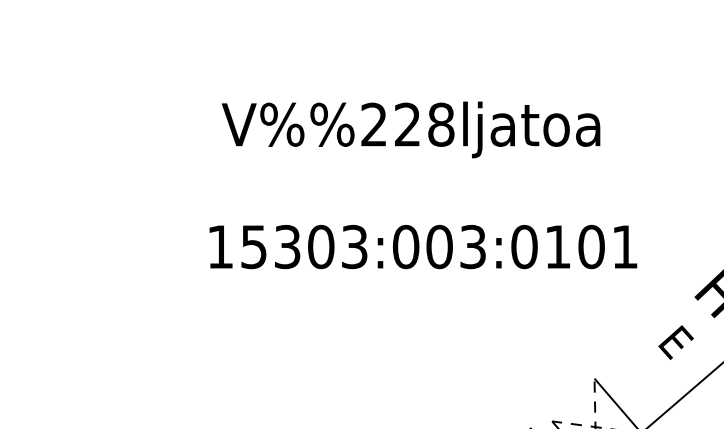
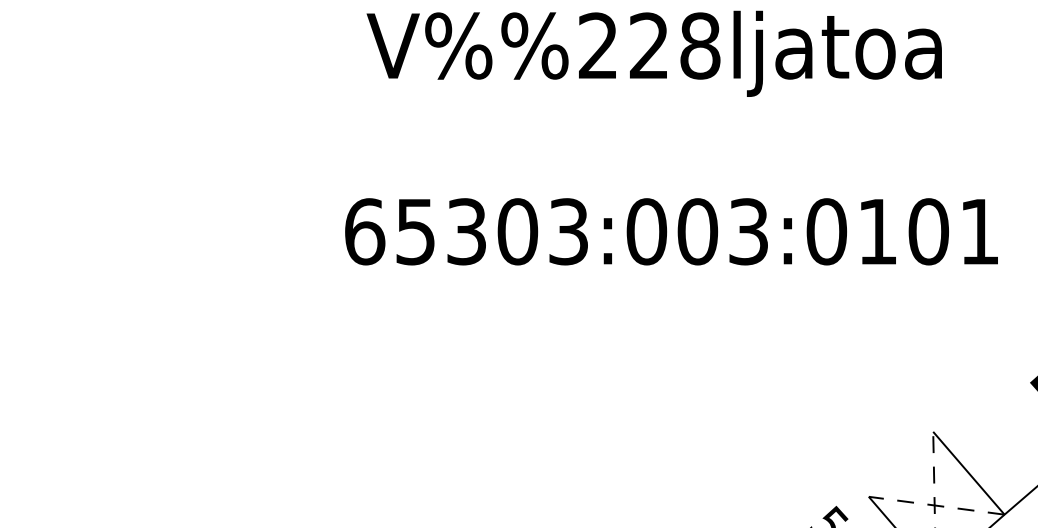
text: (220, 246) -> (364, 231), 15303:003:0101 -> 65303:003:0101

